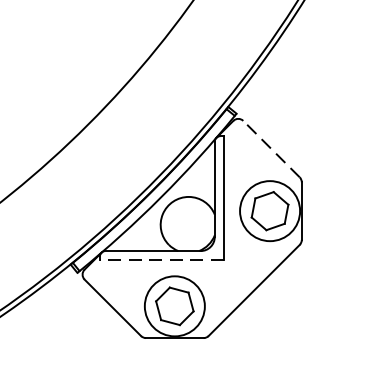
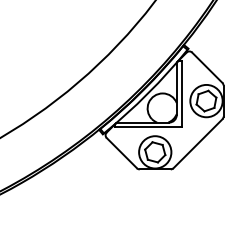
line: (270, 148) -> (206, 67), dashed -> solid
line: (160, 260) -> (147, 127), dashed -> solid

